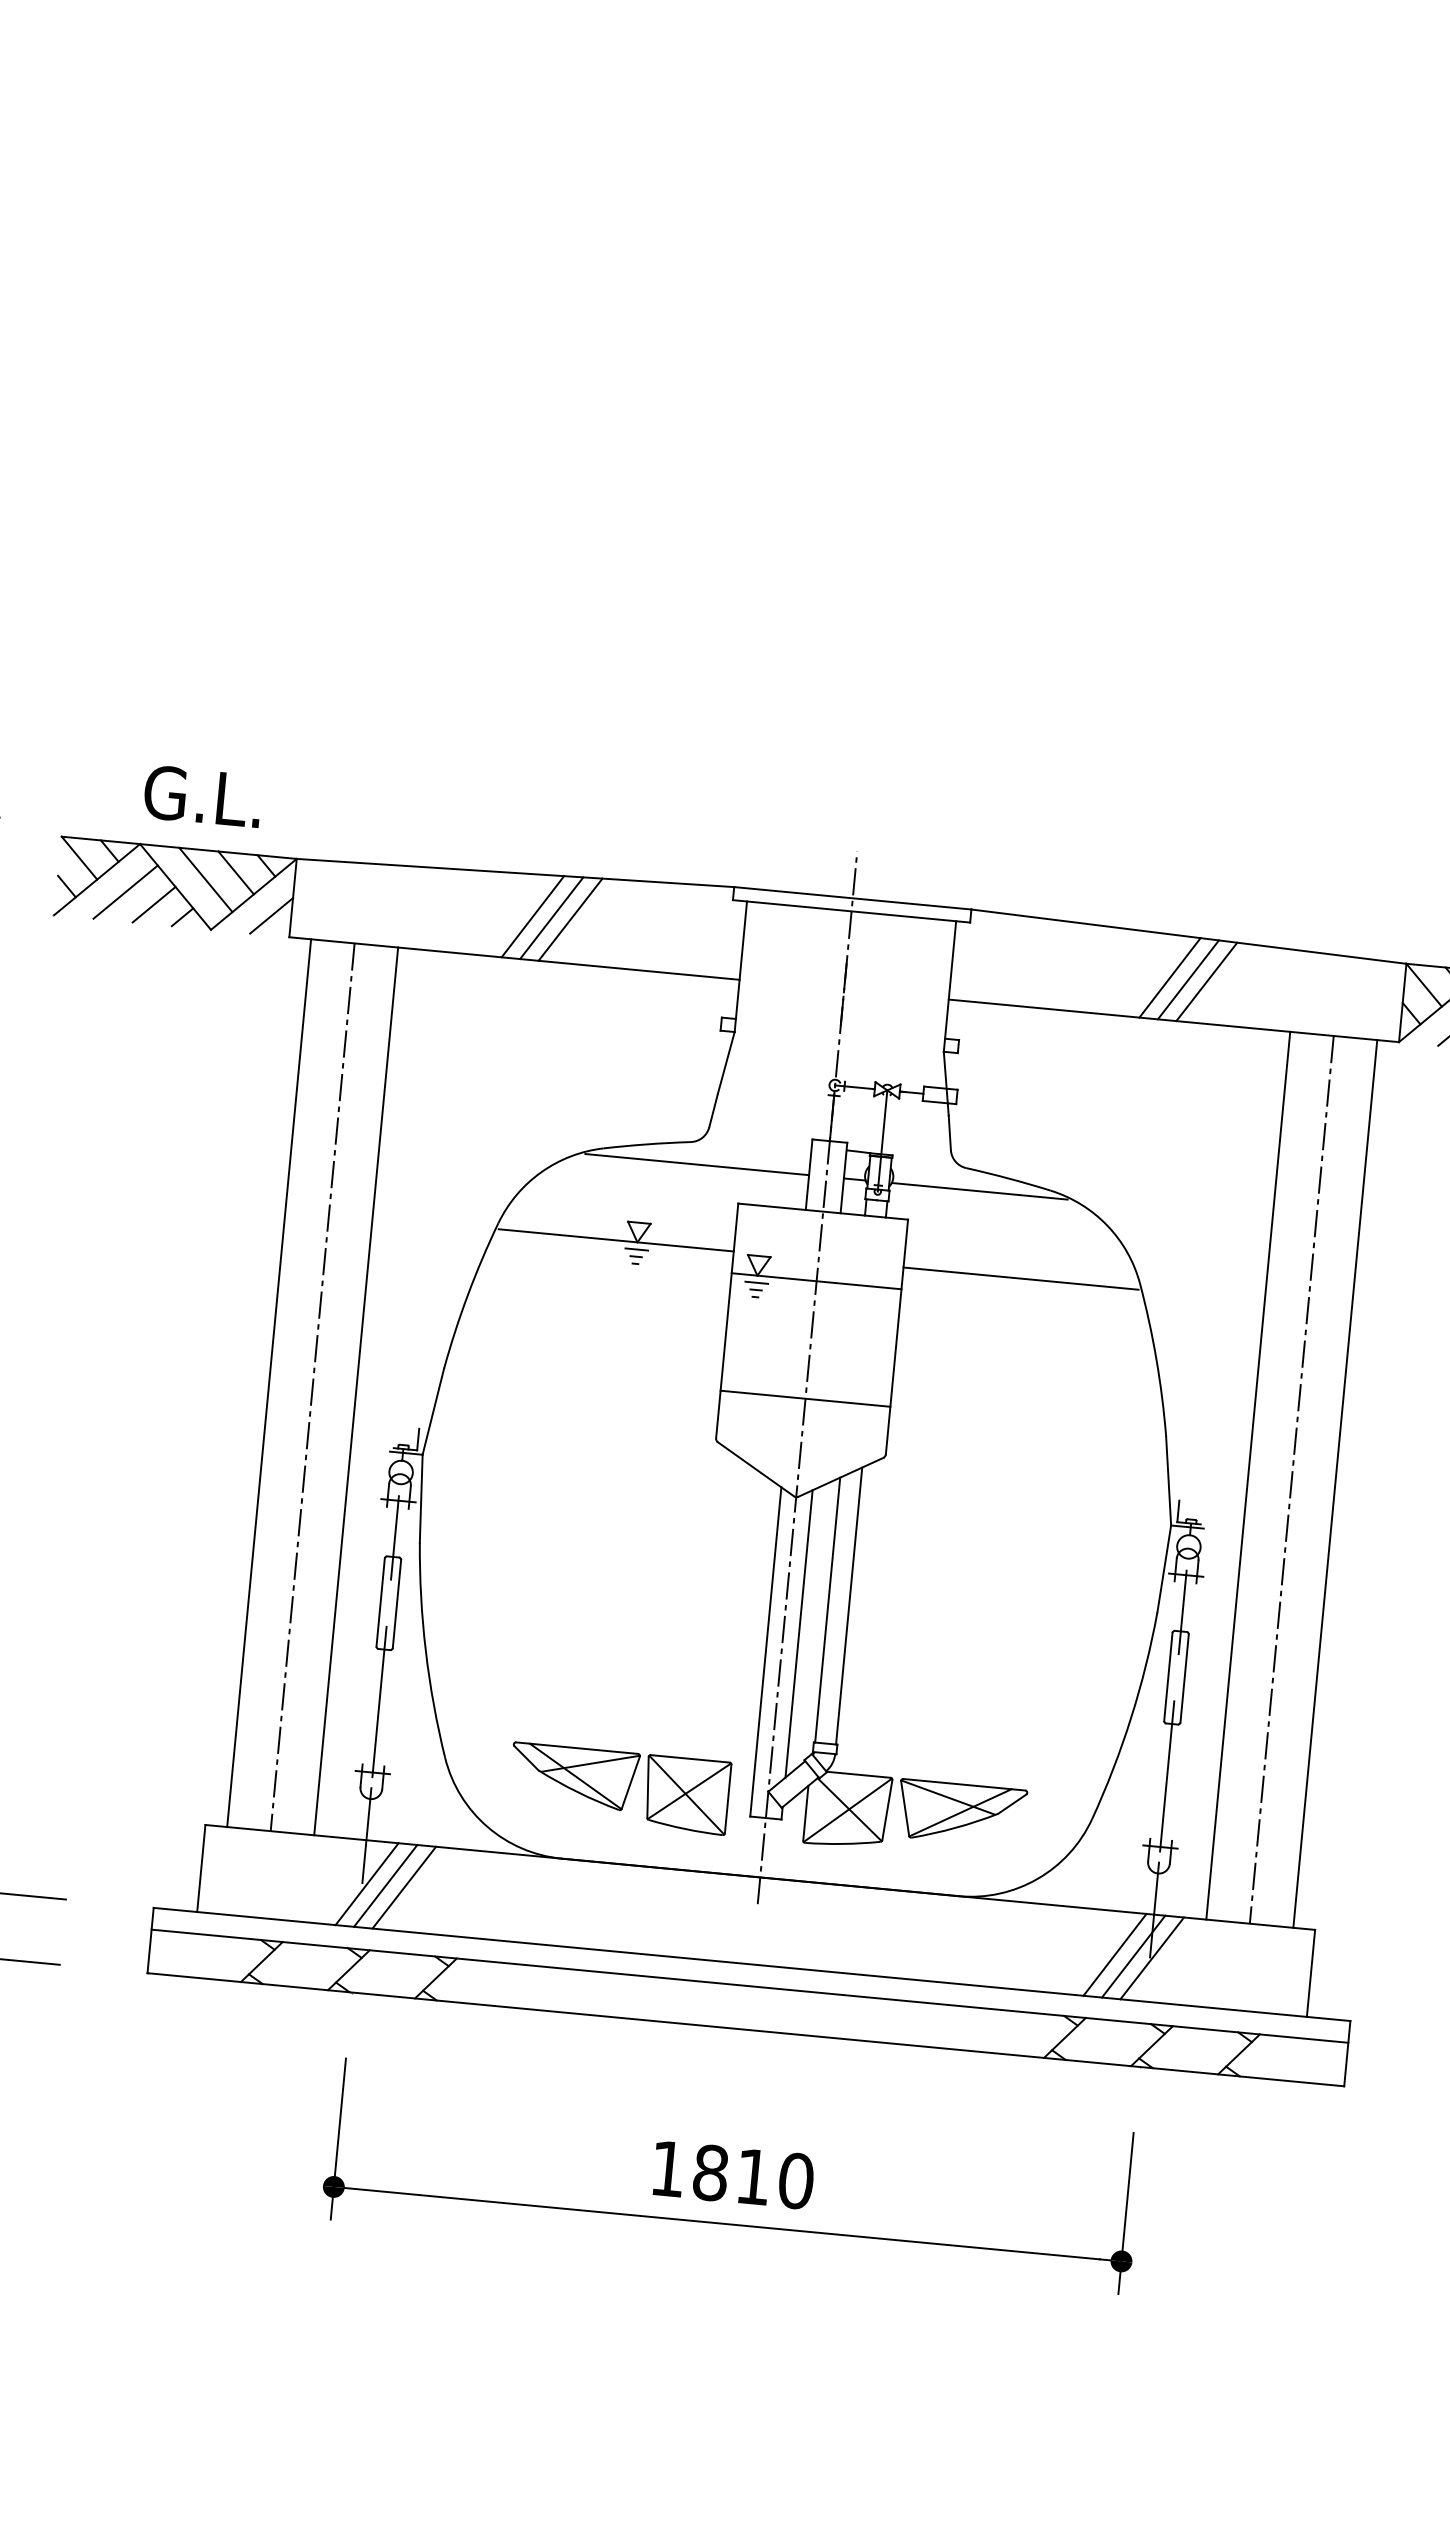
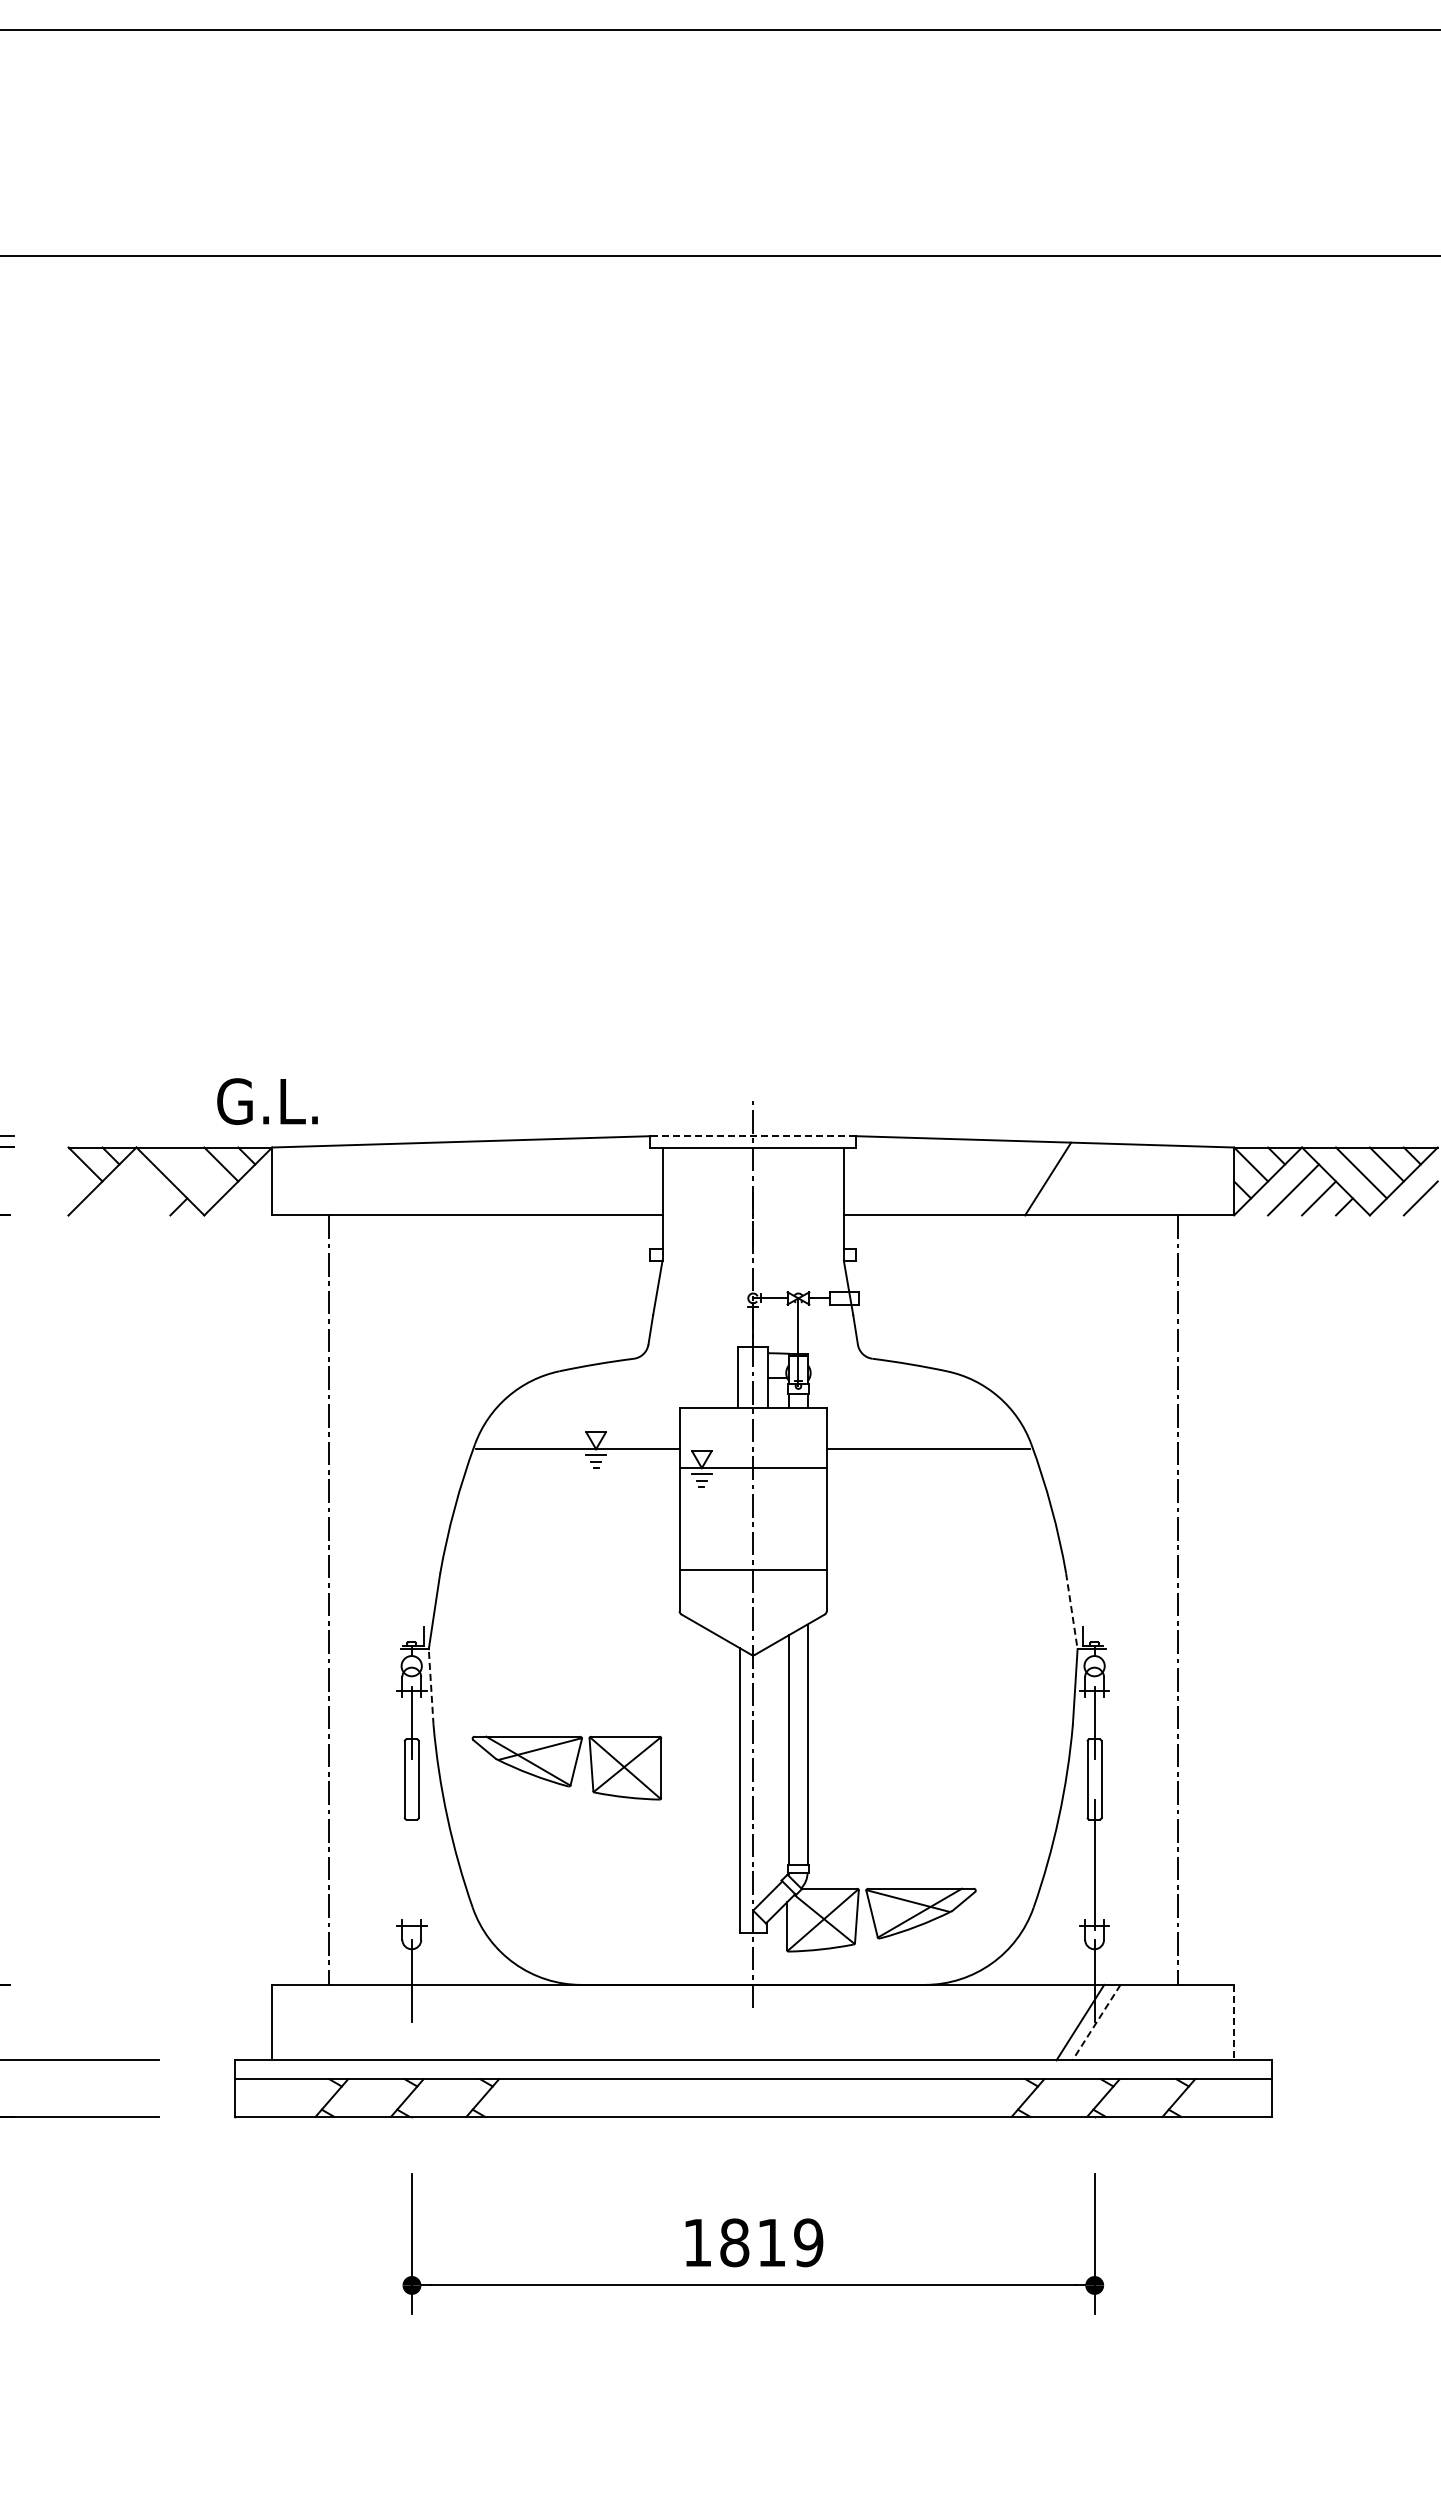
text: (202, 796) -> (267, 1101), moved
line: (205, 879) -> (195, 1172), removed
line: (66, 886) -> (76, 1189), removed
line: (125, 891) -> (127, 1189), removed
line: (853, 898) -> (753, 1136), solid -> dashed
line: (154, 904) -> (153, 1198), removed
line: (271, 915) -> (255, 1198), removed
line: (532, 916) -> (479, 1177), removed
line: (551, 917) -> (495, 1177), removed
line: (570, 919) -> (512, 1177), removed
line: (1170, 977) -> (1032, 1178), removed
line: (1207, 982) -> (1064, 1179), removed
line: (697, 1164) -> (641, 1377), removed
line: (979, 1191) -> (885, 1377), removed
line: (269, 1382) -> (291, 1599), removed
line: (356, 1390) -> (366, 1599), removed
line: (1247, 1474) -> (1139, 1599), removed
line: (1168, 1481) -> (1071, 1611), solid -> dashed
line: (1335, 1483) -> (1215, 1599), removed
line: (421, 1499) -> (431, 1687), solid -> dashed
line: (798, 1633) -> (766, 1772), removed
line: (379, 1702) -> (411, 1865), removed
part: (618, 1787) -> (566, 1767), moved
line: (366, 1883) -> (415, 2022), removed
line: (385, 1885) -> (431, 2022), removed
line: (404, 1887) -> (448, 2022), removed
line: (1115, 1954) -> (1064, 2022), removed
line: (1152, 1958) -> (1096, 2022), solid -> dashed
line: (1311, 1973) -> (1234, 2022), solid -> dashed
text: (795, 2180) -> (808, 2242), 1810 -> 1819

